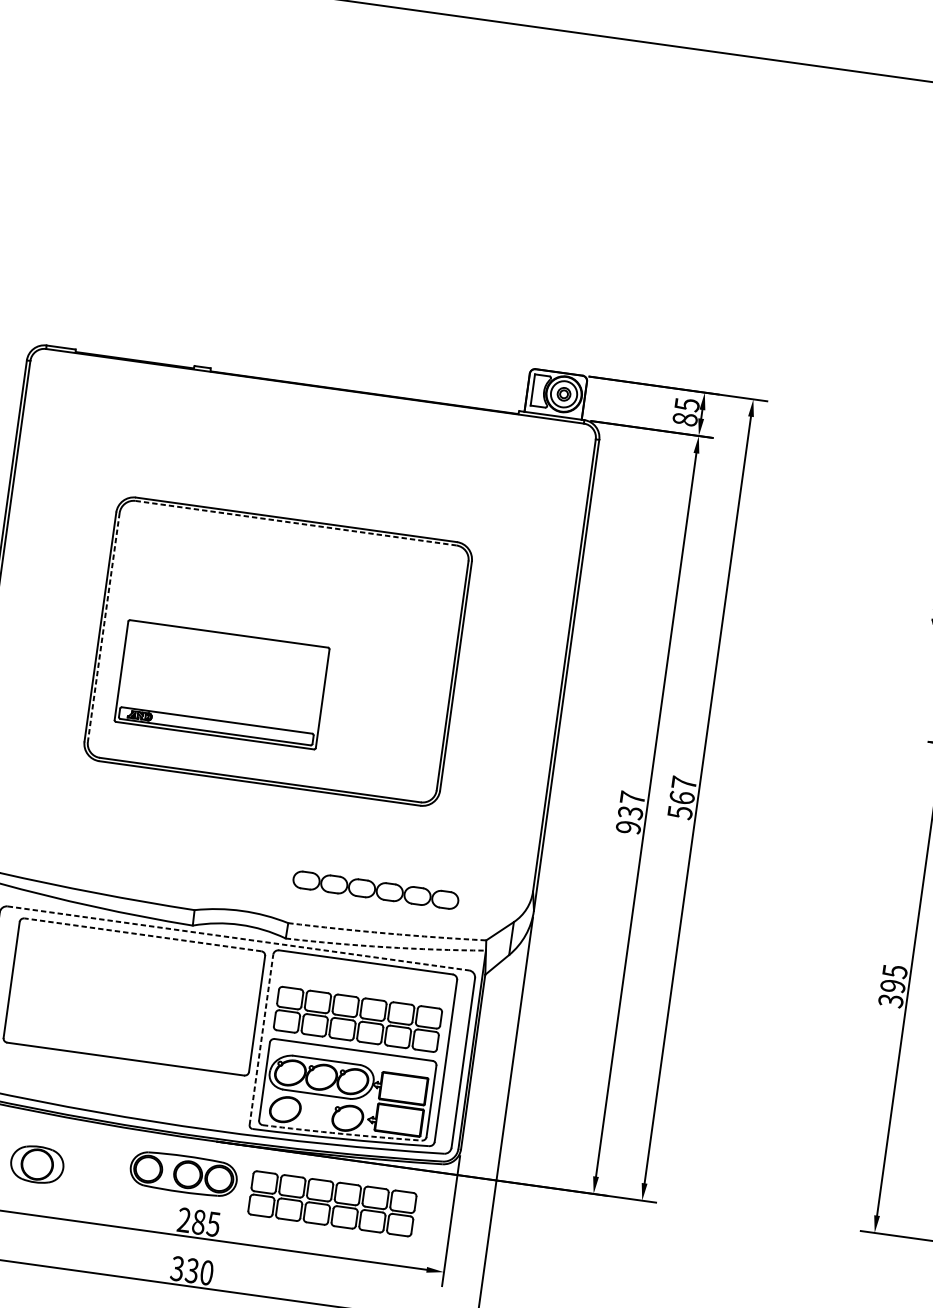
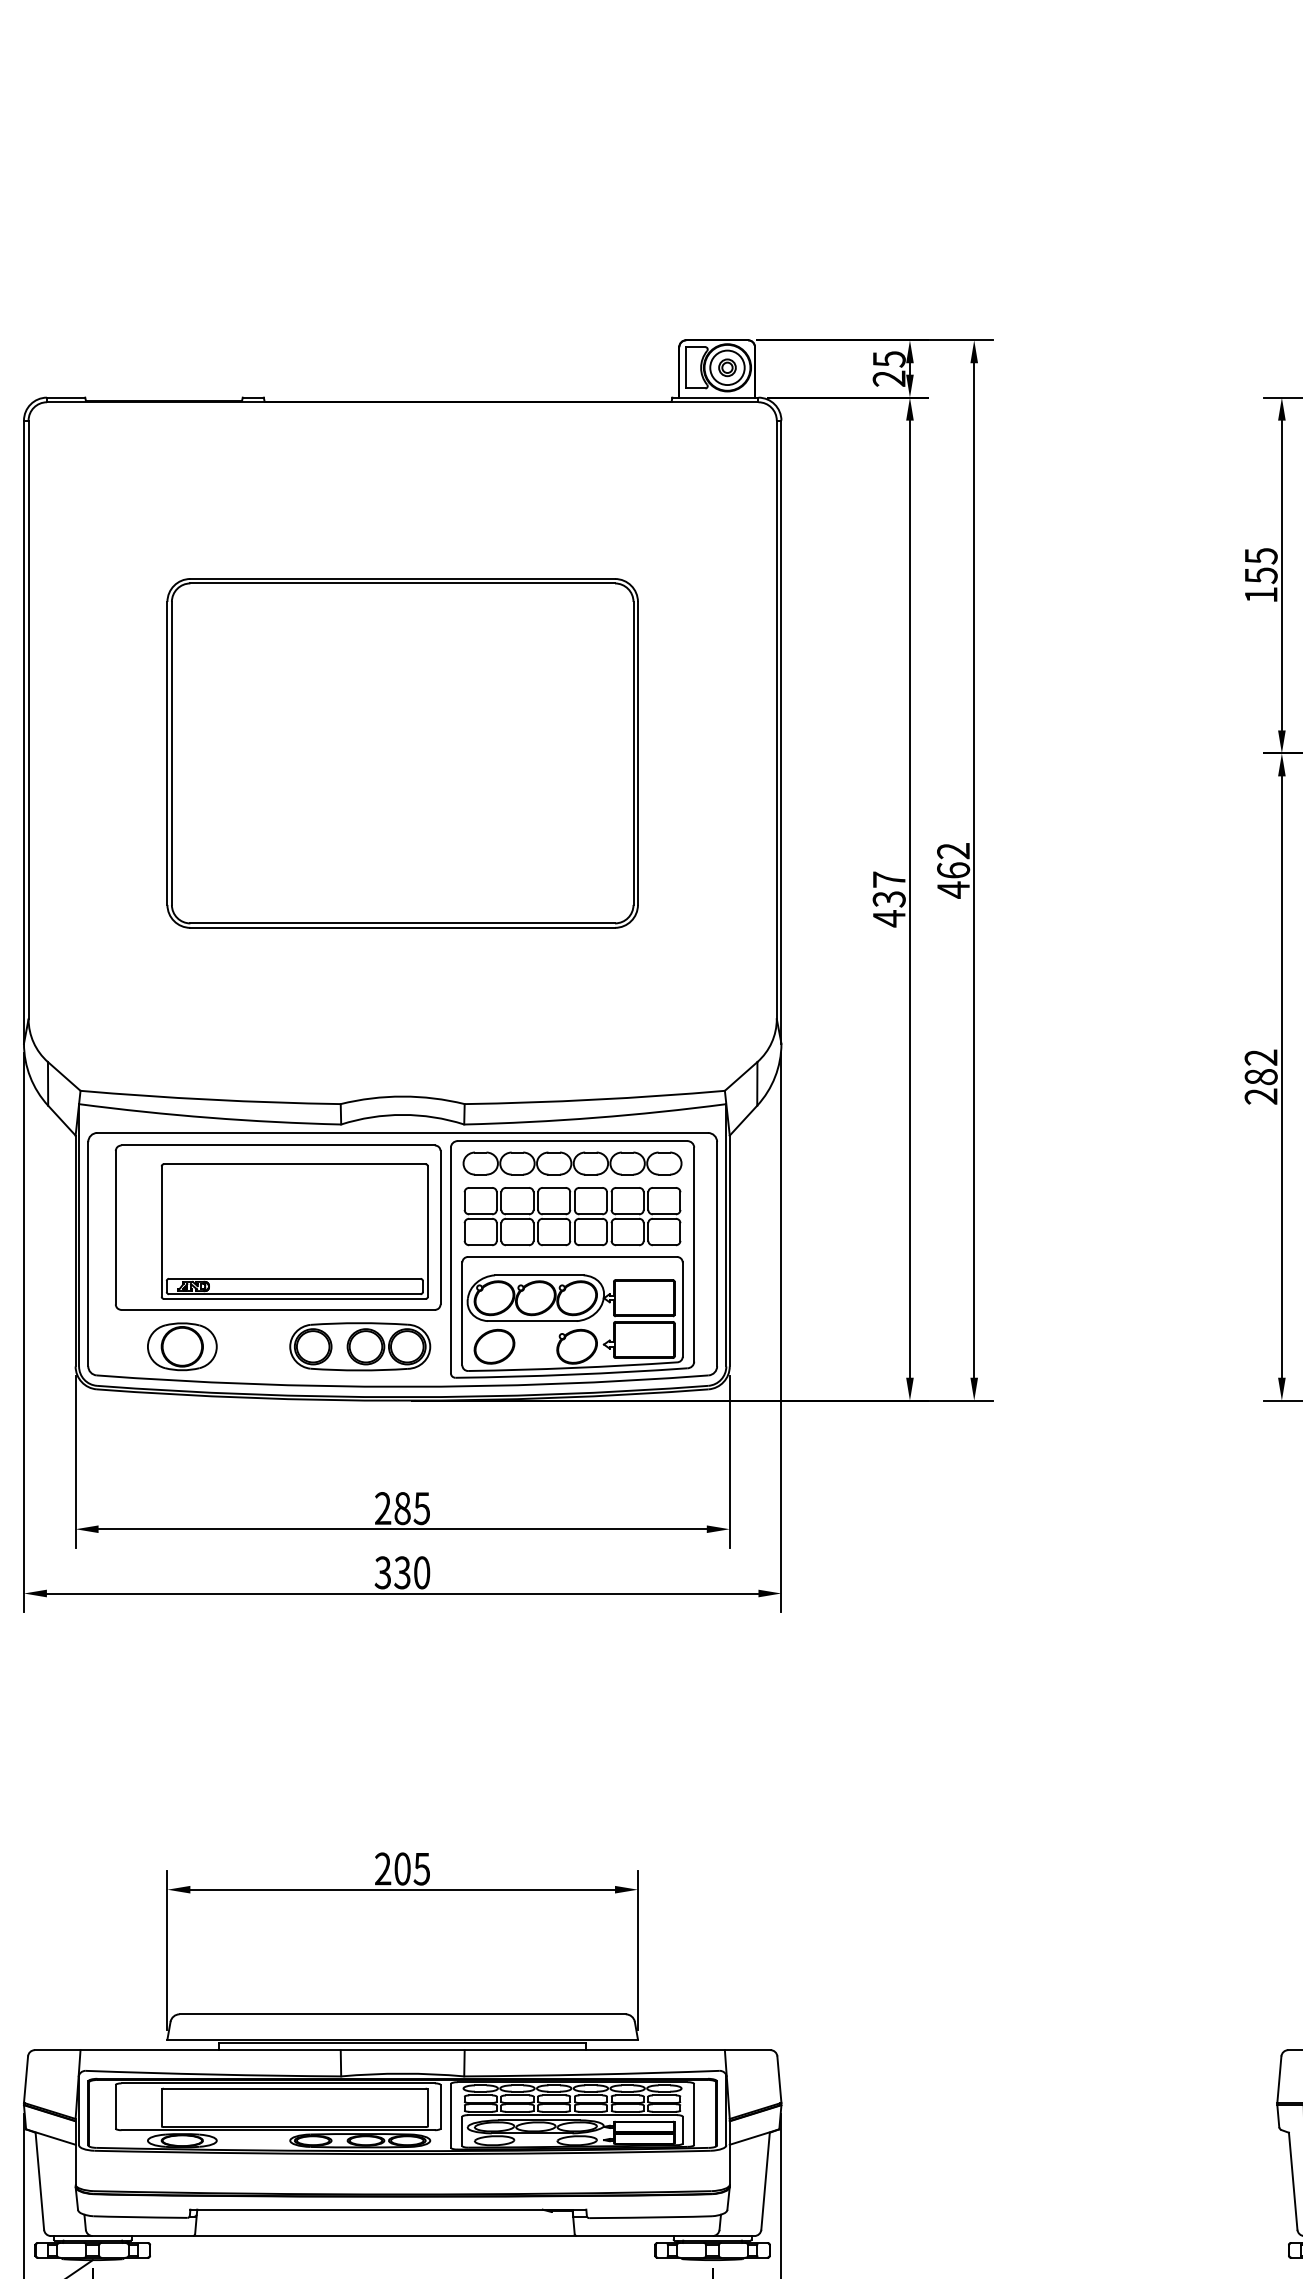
text: (684, 419) -> (888, 378), 85 -> 25
line: (296, 523) -> (403, 583), dashed -> solid
line: (103, 627) -> (171, 753), dashed -> solid
part: (221, 684) -> (294, 1231), moved
text: (682, 797) -> (953, 870), 567 -> 462
text: (627, 827) -> (888, 918), 937 -> 437
part: (375, 890) -> (572, 1163), moved
arc: (386, 933) -> (594, 1099), dashed -> solid
line: (143, 934) -> (278, 1145), dashed -> solid
line: (239, 938) -> (403, 1132), dashed -> solid
arc: (385, 946) -> (595, 1117), dashed -> solid
text: (892, 985) -> (1260, 1076), 395 -> 282
line: (261, 1039) -> (450, 1260), dashed -> solid
arc: (342, 1134) -> (572, 1368), dashed -> solid
part: (37, 1164) -> (182, 1346), moved
part: (184, 1173) -> (360, 1346), moved
part: (332, 1203) -> (572, 1460), removed

